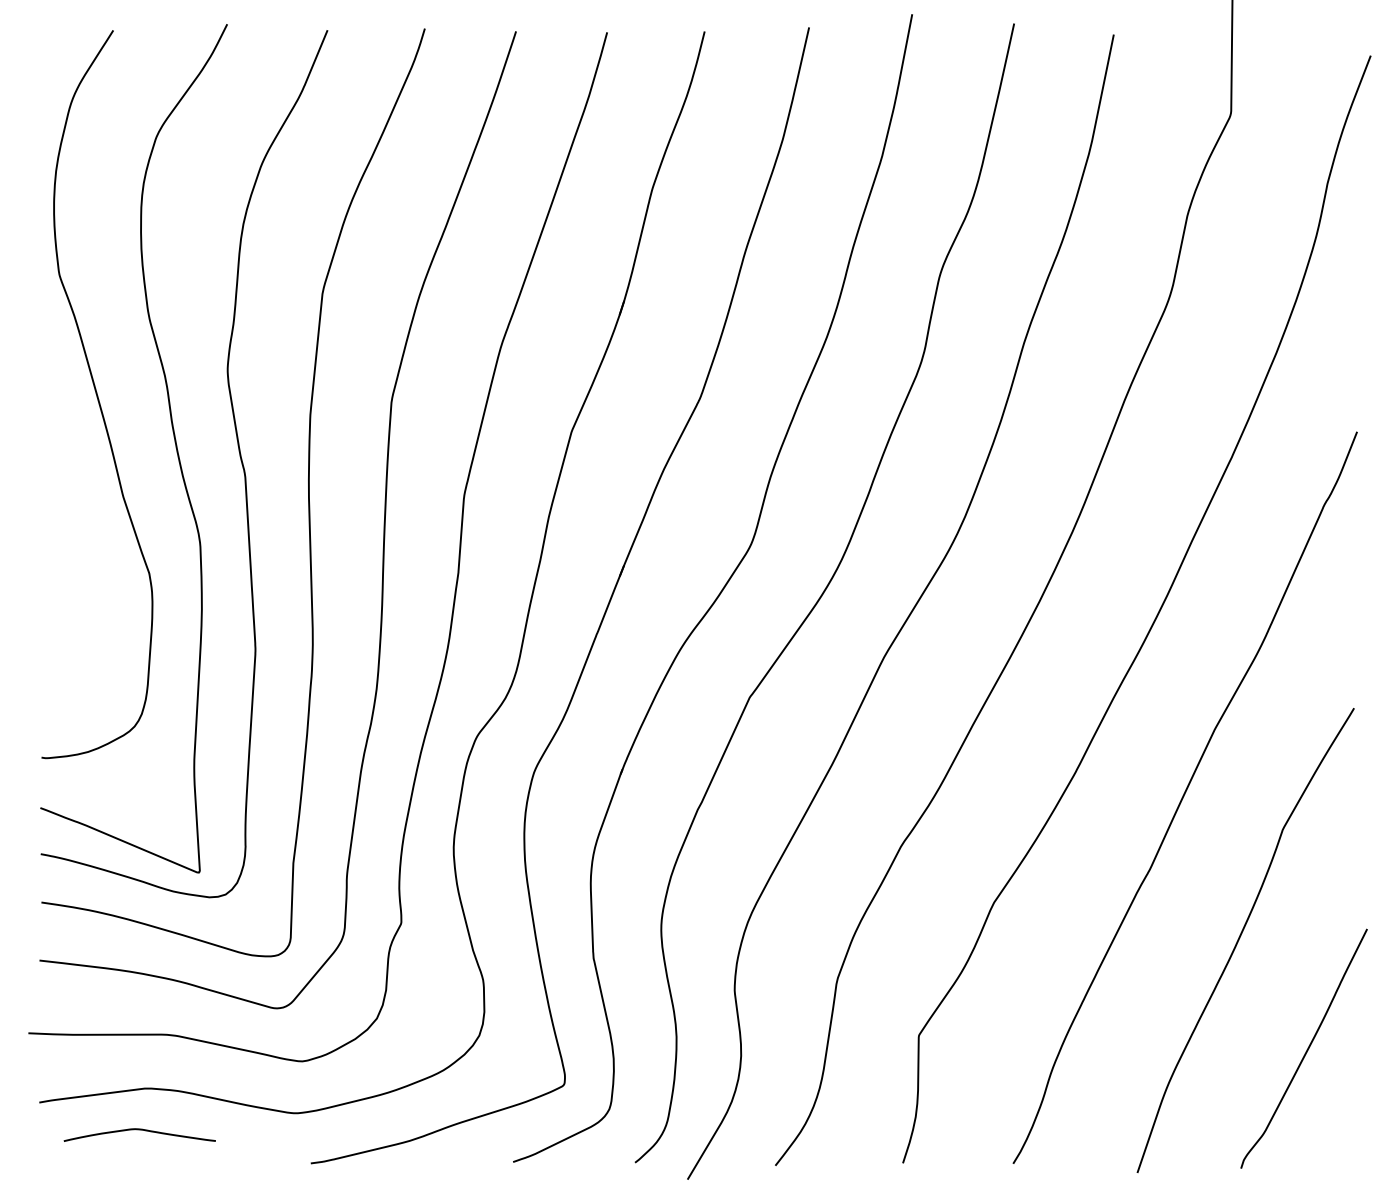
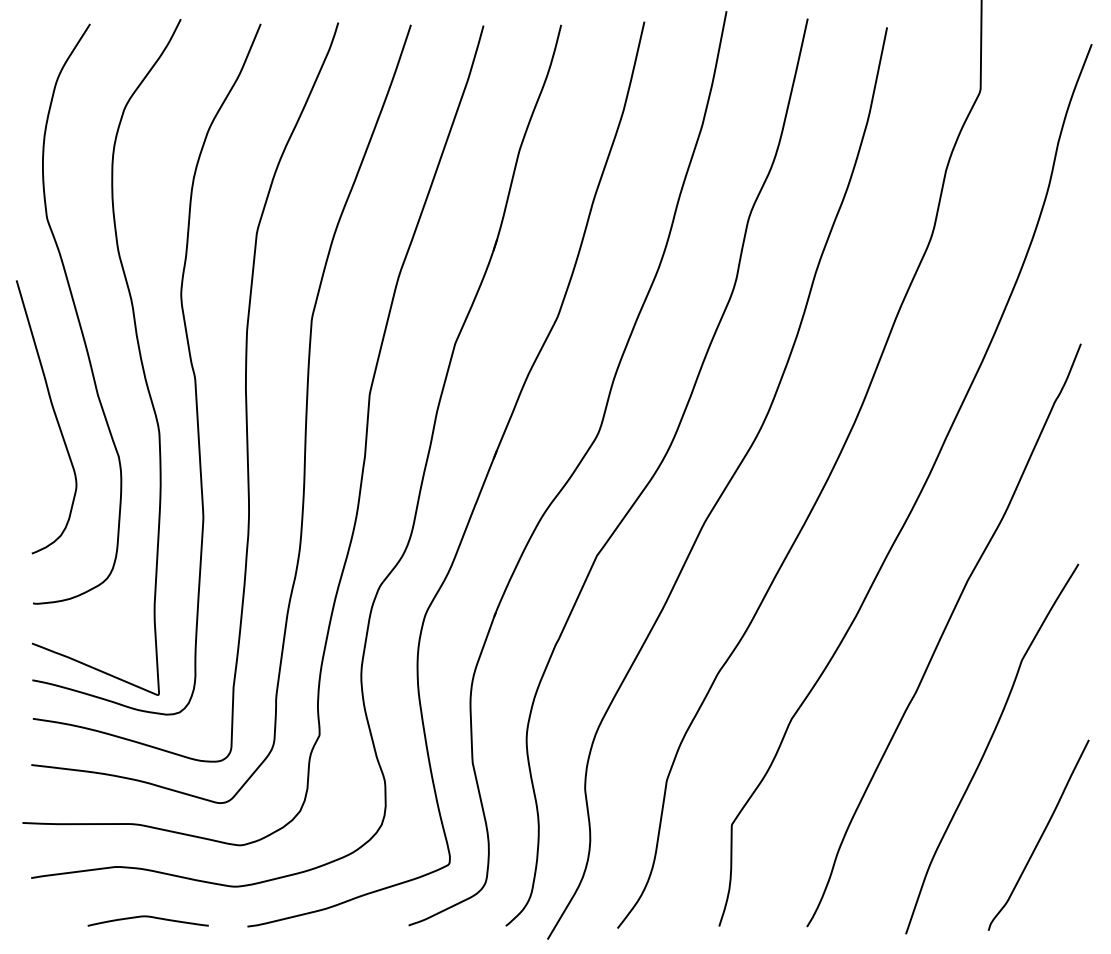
curve: (68, 521) -> (54, 415), added
curve: (138, 1130) -> (147, 917), moved

